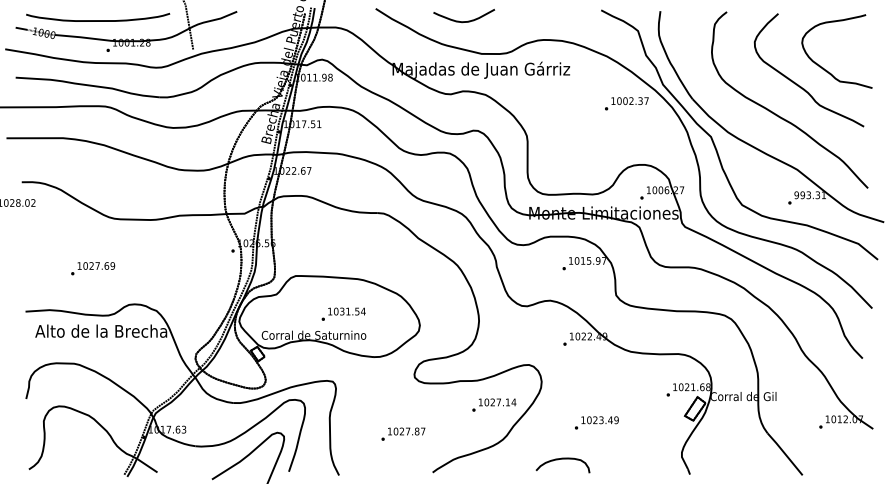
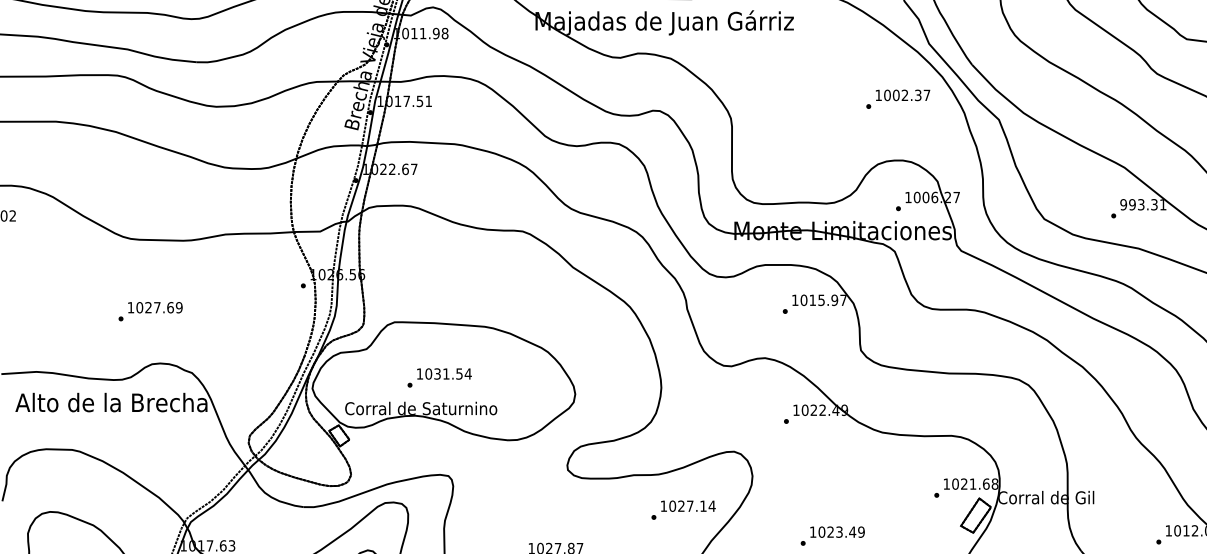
text: (626, 103) -> (897, 98), moved
text: (93, 268) -> (151, 311), moved
text: (343, 313) -> (439, 376), moved

